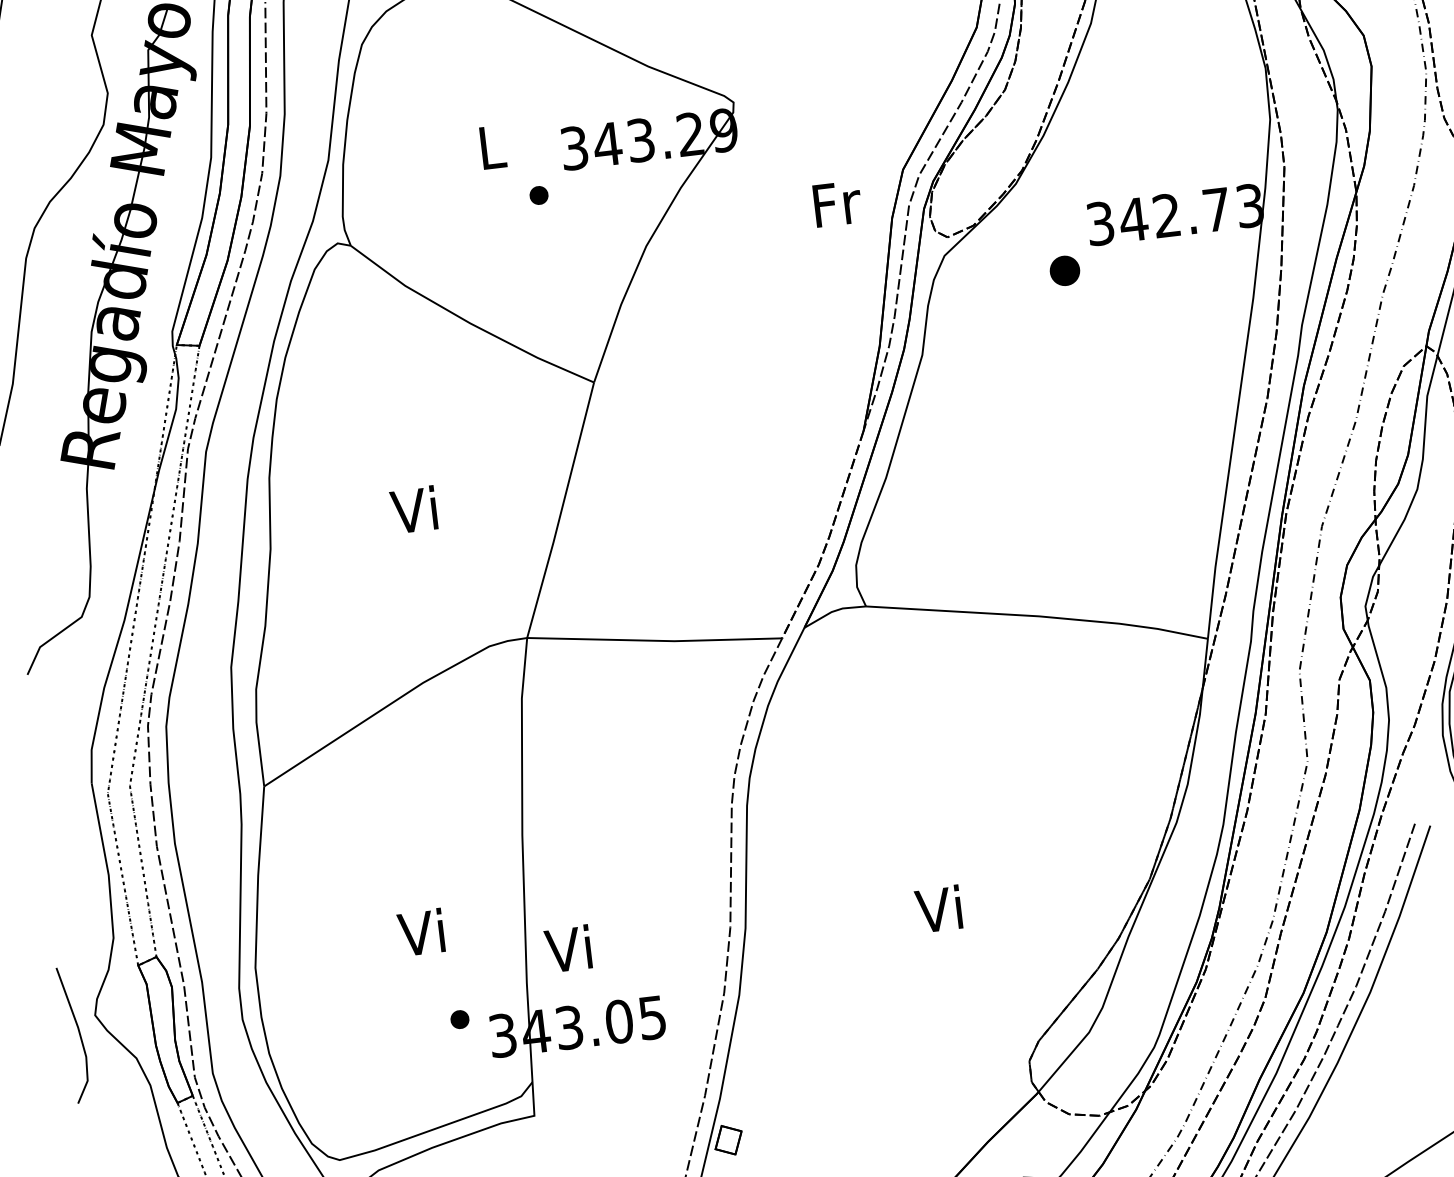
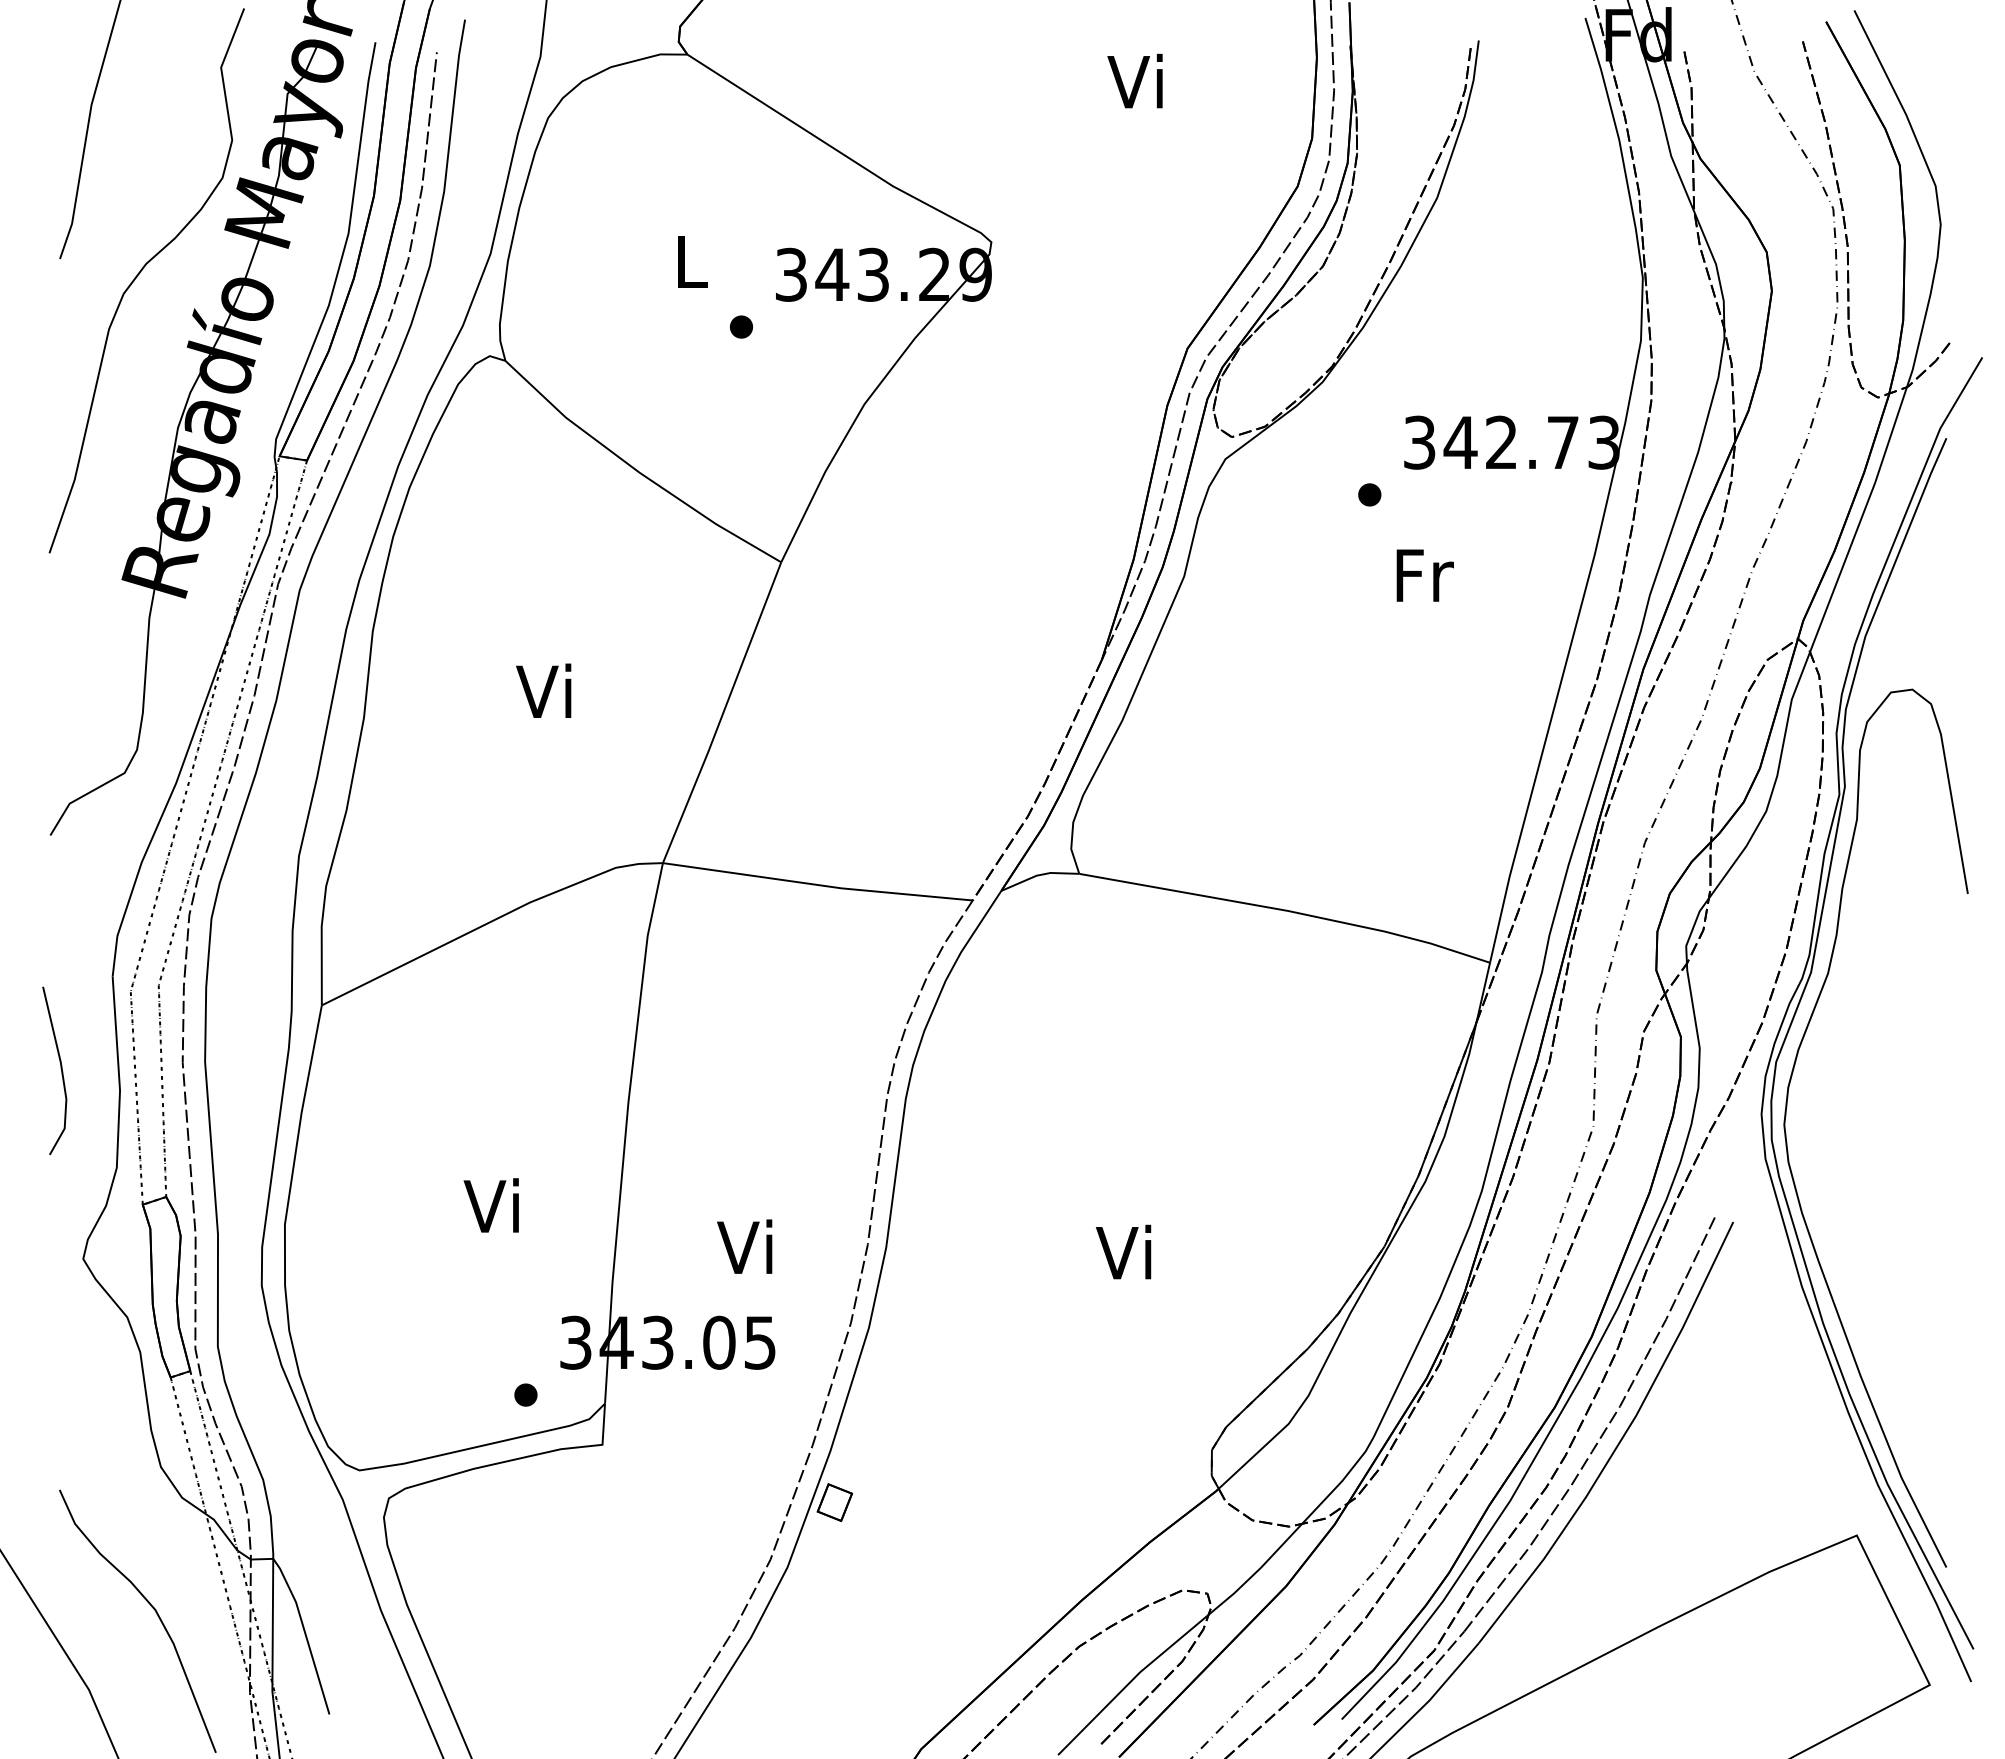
text: (837, 203) -> (1424, 575), moved
part: (1064, 270) -> (1369, 494), size x0.62
text: (567, 948) -> (744, 1246), moved
part: (459, 1019) -> (525, 1394), moved
line: (78, 1032) -> (60, 1068), moved

